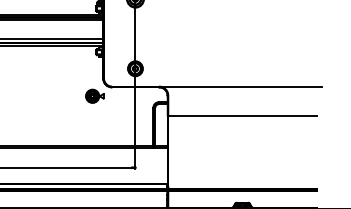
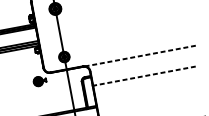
line: (242, 87) -> (140, 56), solid -> dashed
line: (242, 116) -> (144, 76), solid -> dashed

